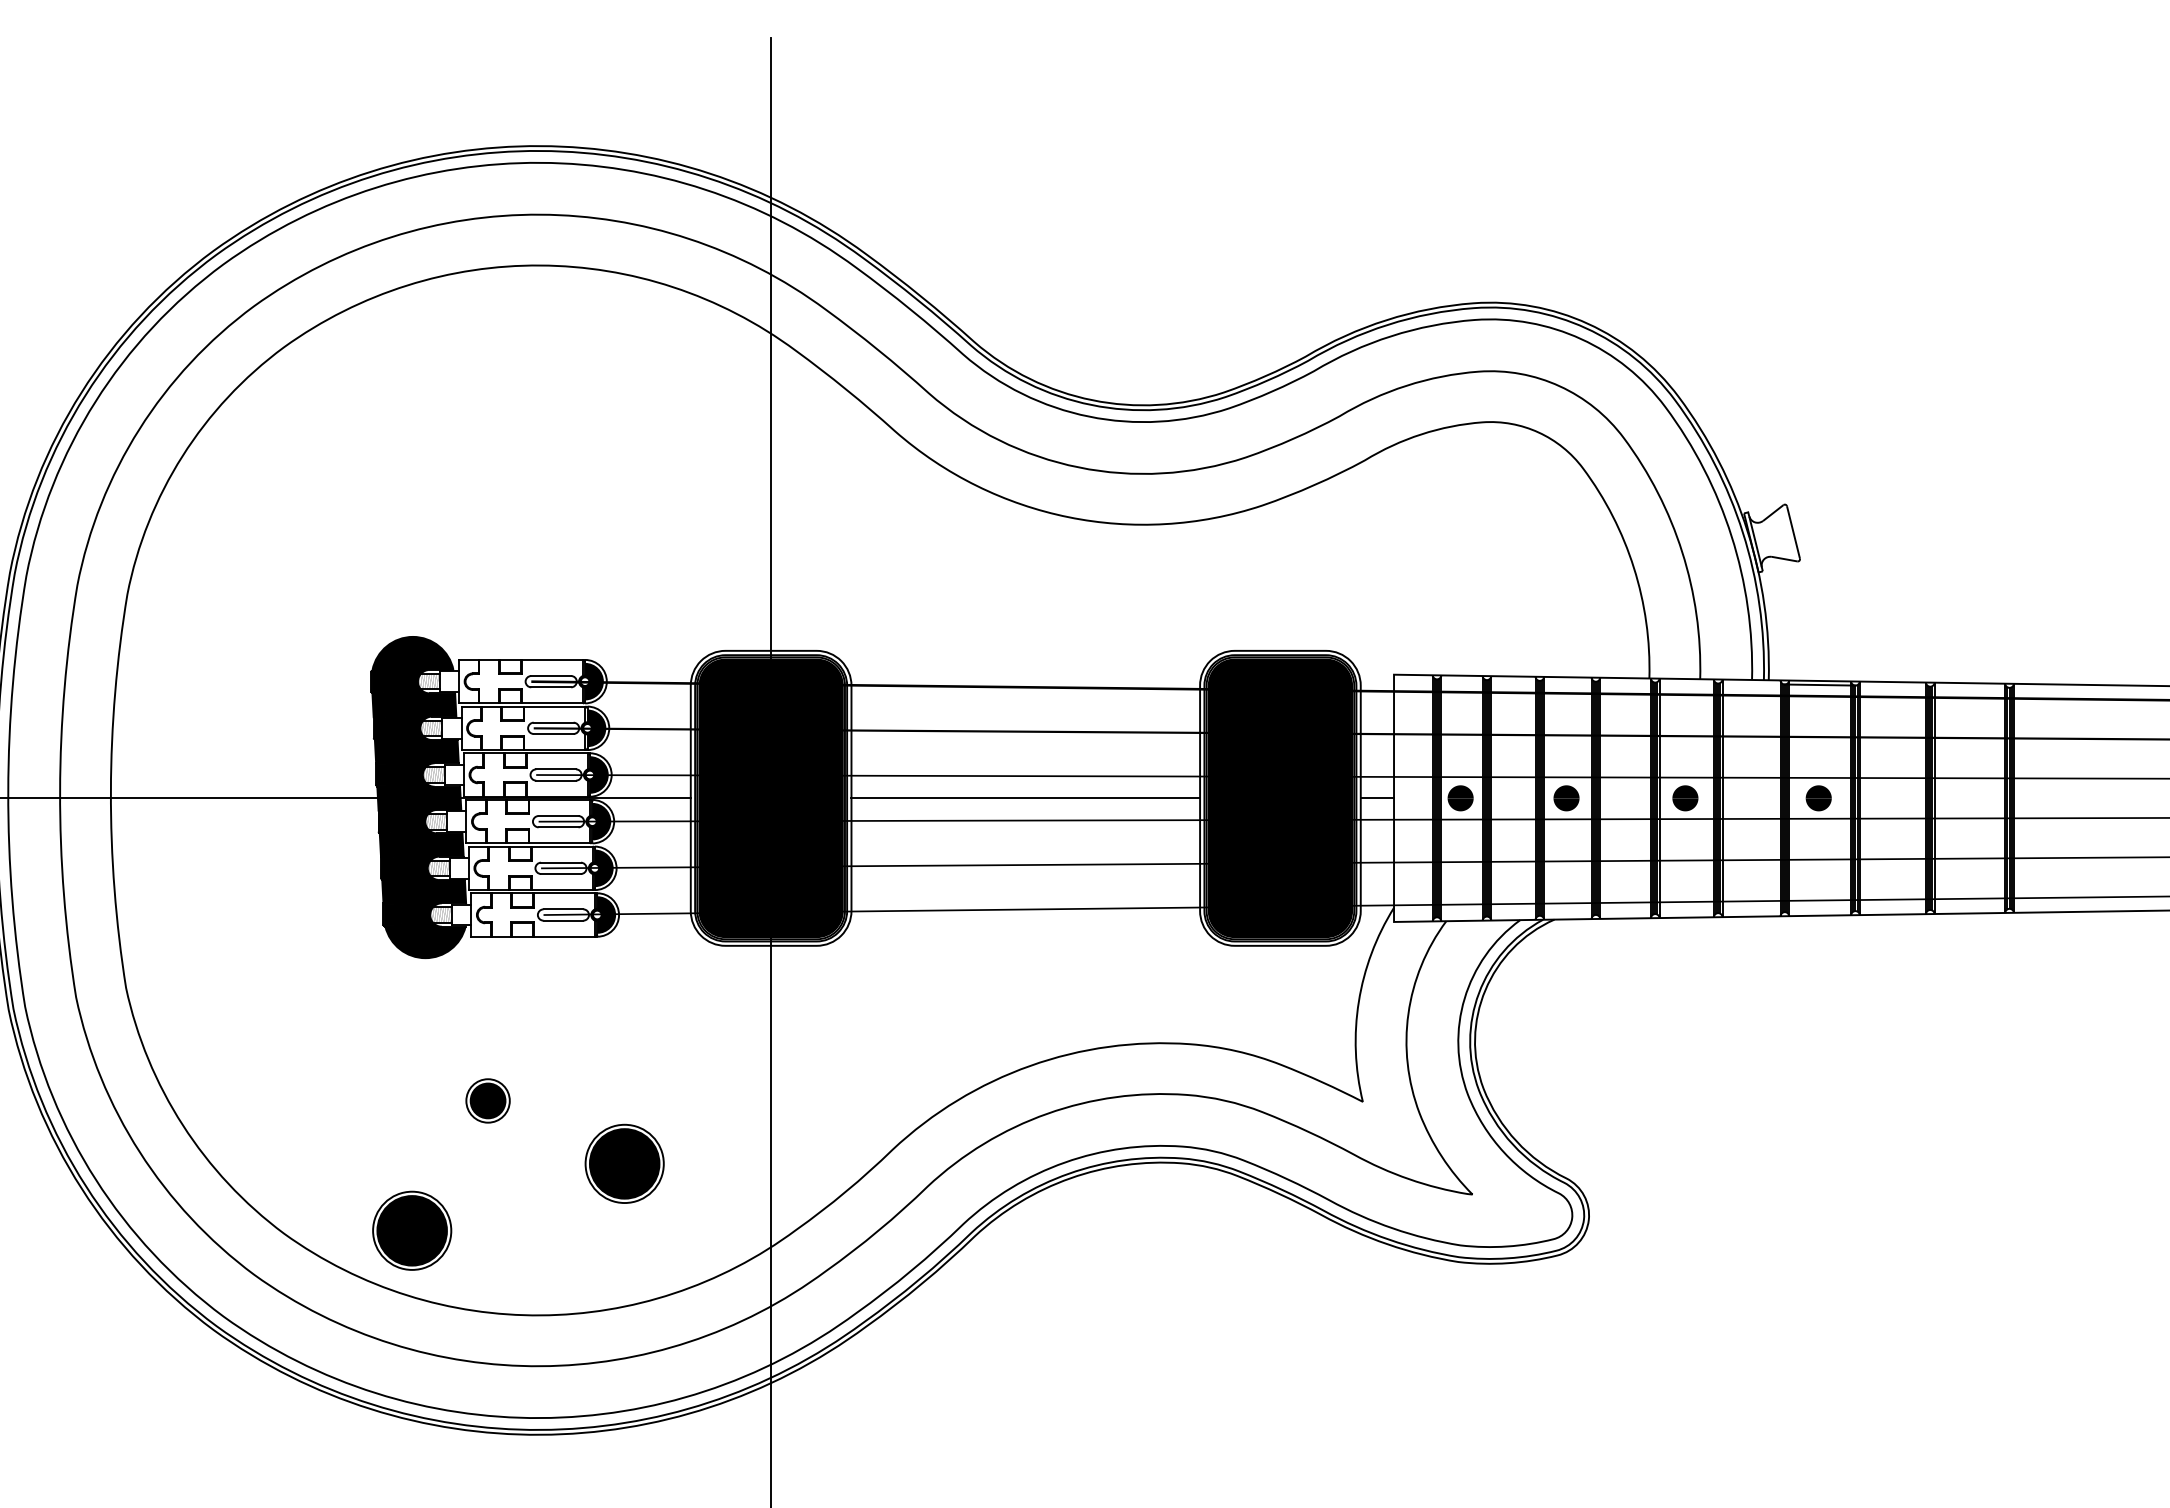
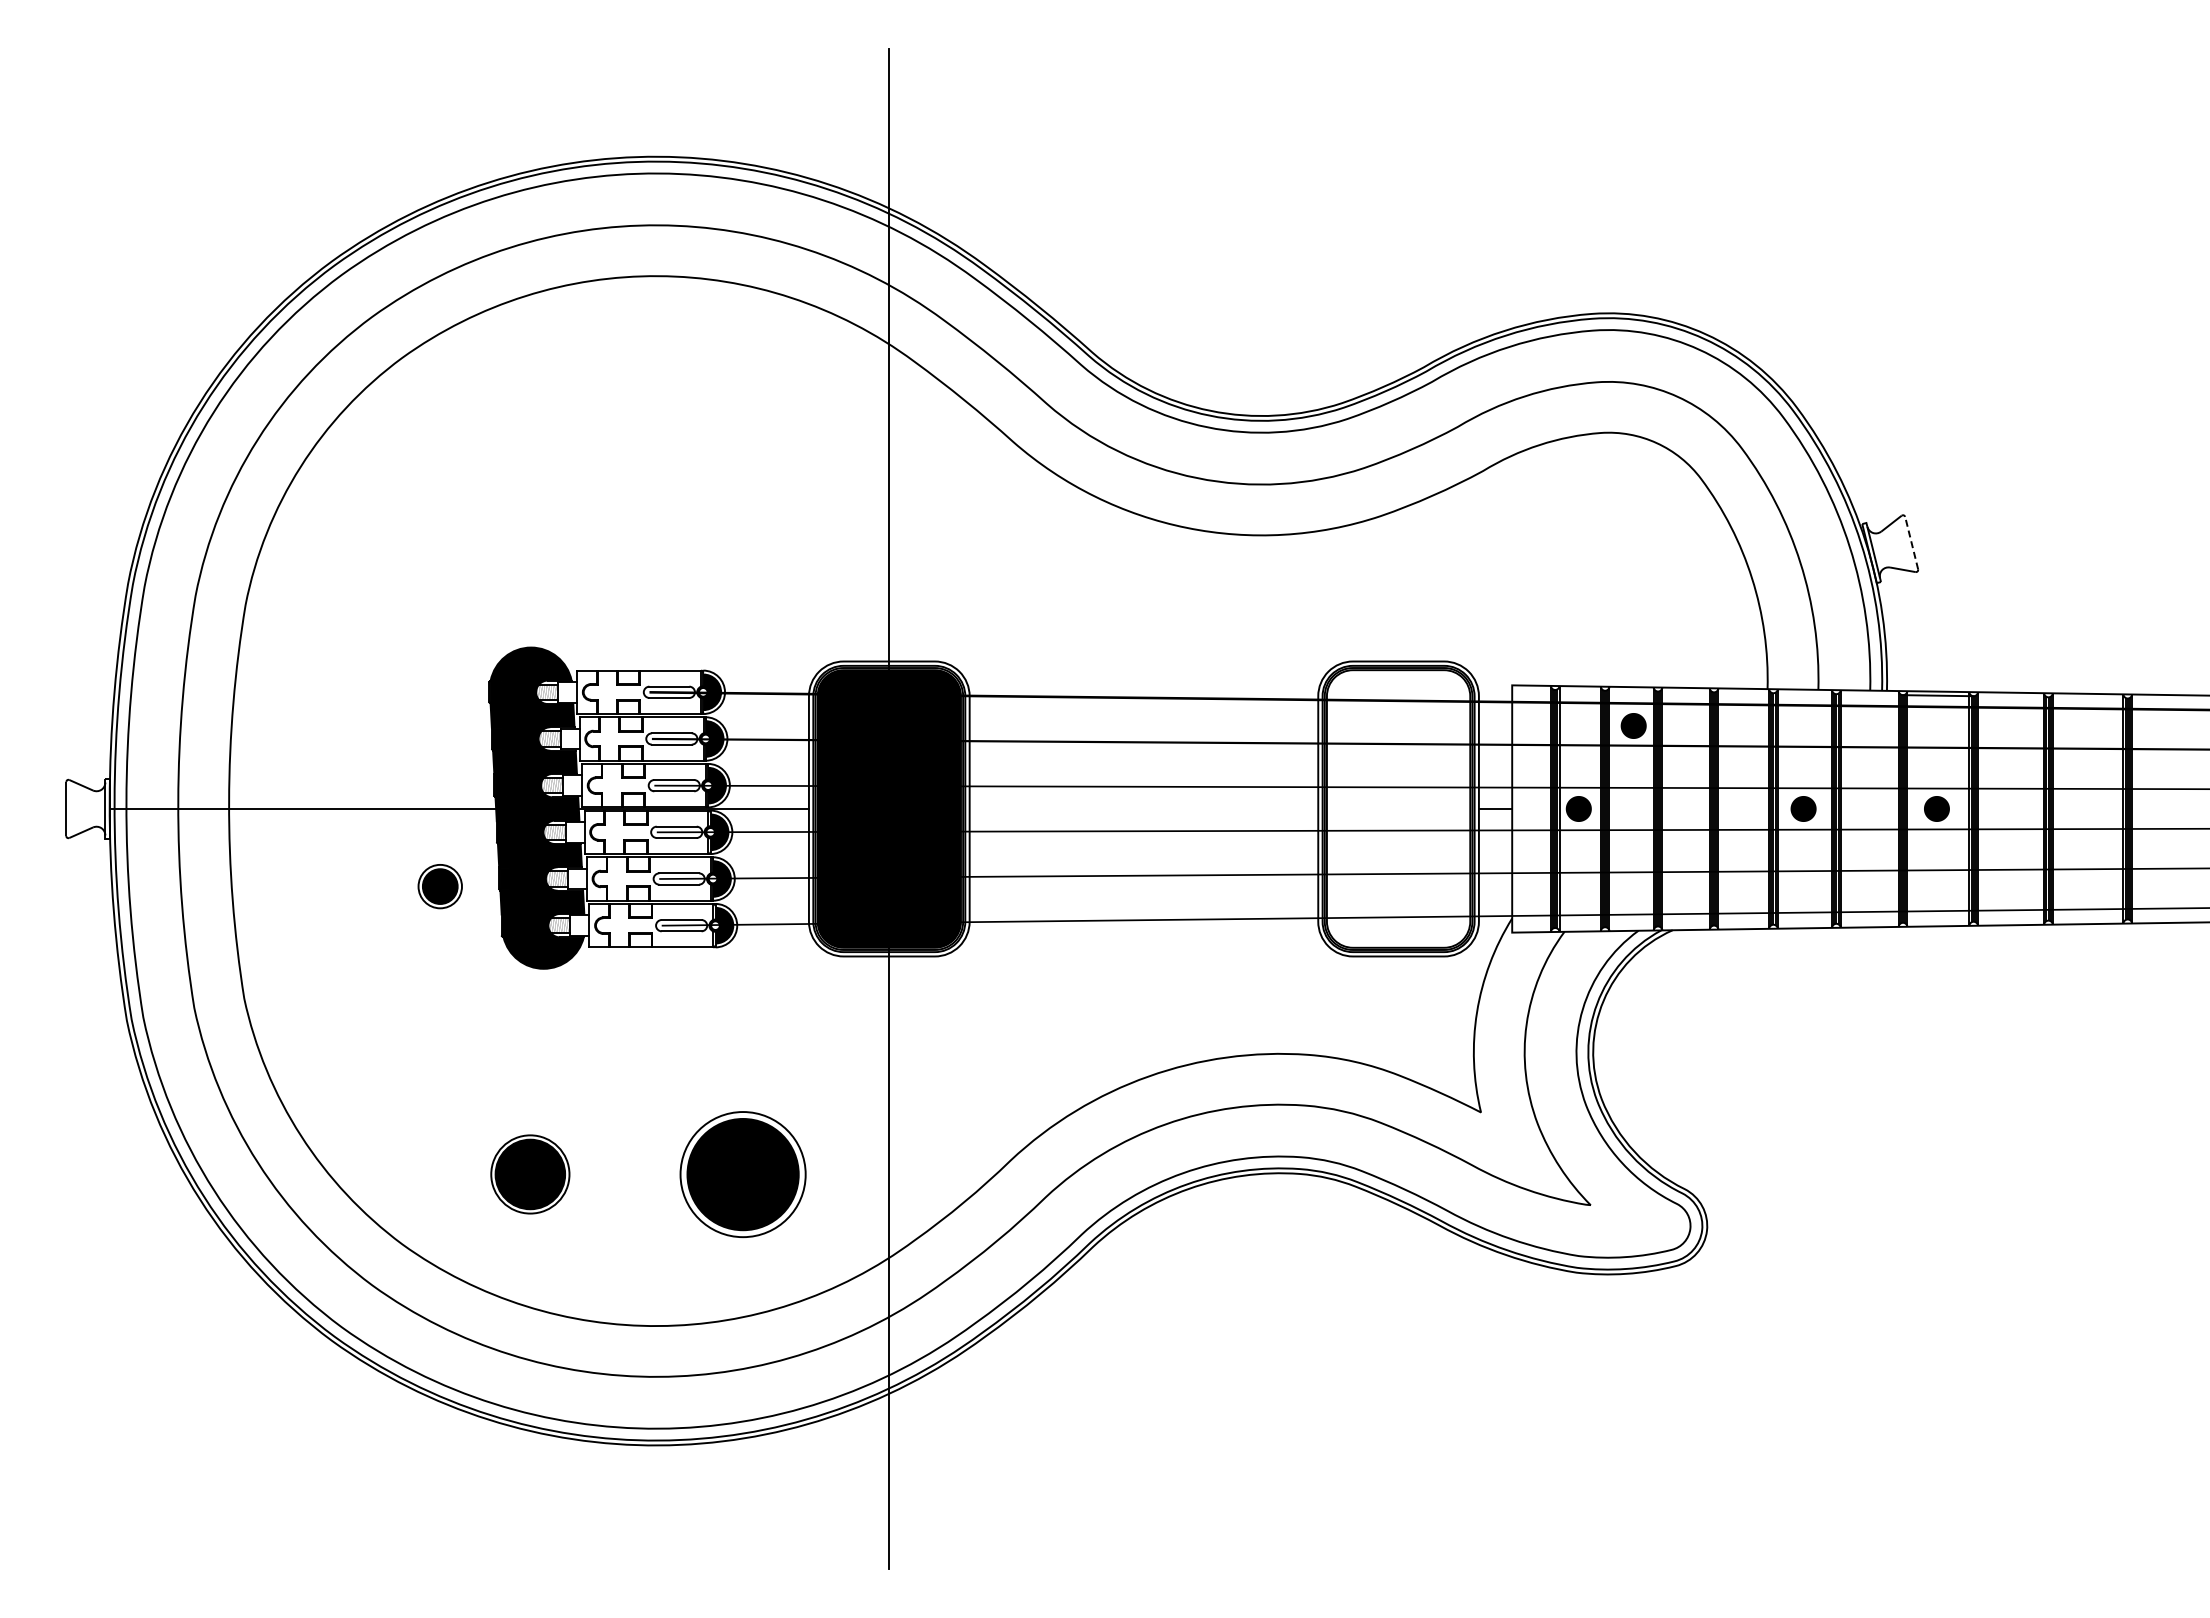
line: (1793, 531) -> (1911, 542), solid -> dashed
fill: (1280, 797) -> (1398, 808), removed
part: (1566, 797) -> (1633, 725), moved
line: (1025, 798) -> (1143, 809), removed
part: (487, 1100) -> (439, 886), moved
part: (624, 1163) -> (742, 1174), size x1.6
part: (412, 1230) -> (530, 1174), moved

